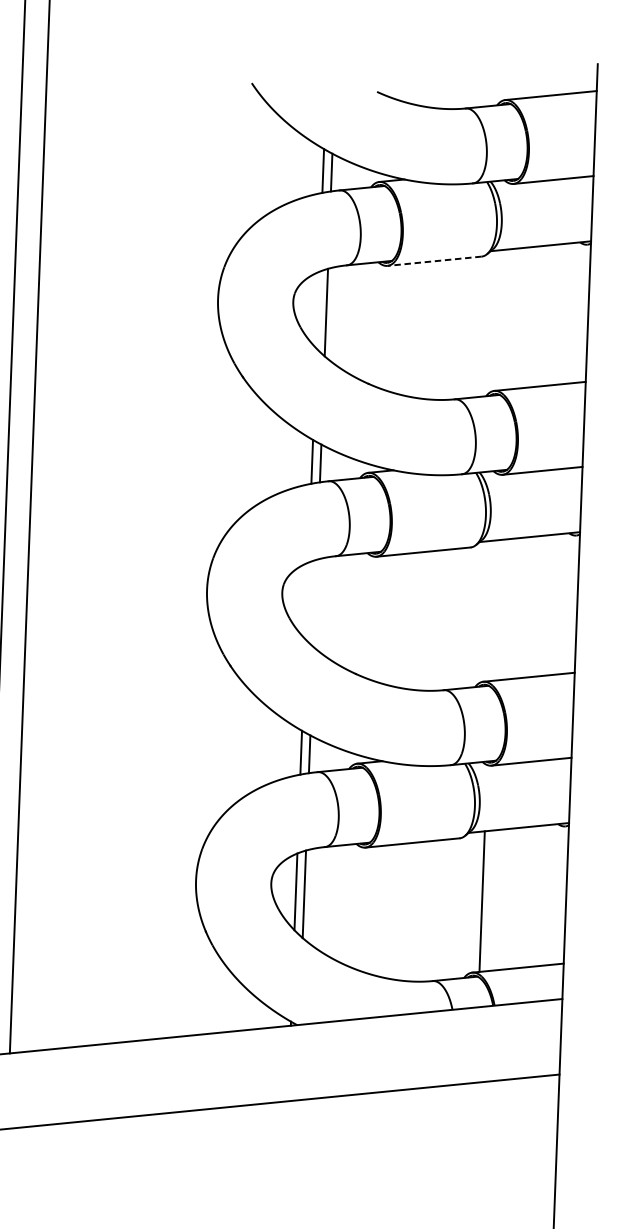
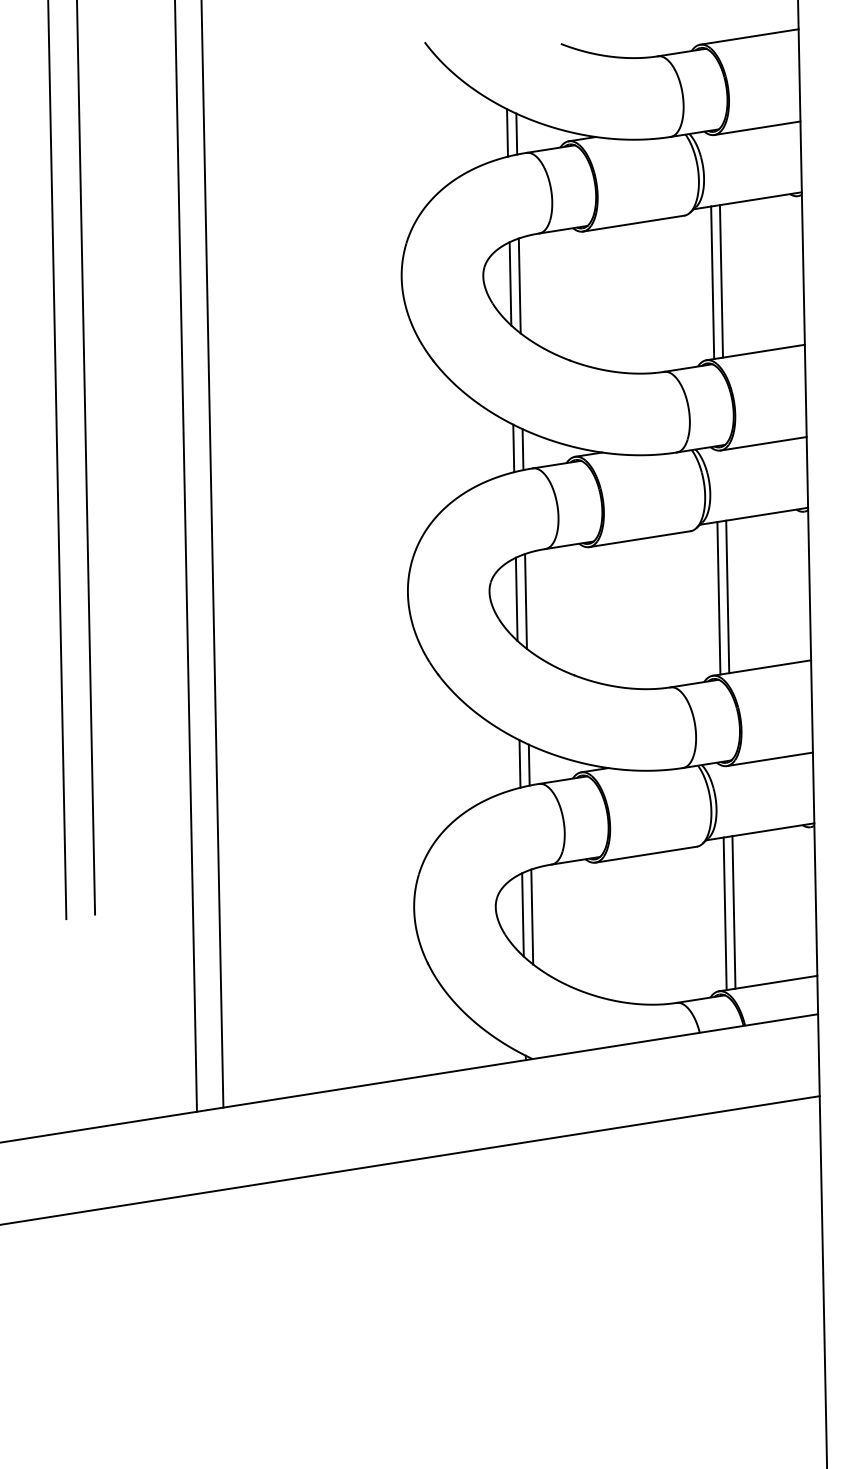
line: (434, 261) -> (633, 223), dashed -> solid
line: (317, 309) -> (510, 283), added
line: (504, 319) -> (712, 282), added
line: (511, 319) -> (720, 281), added
line: (306, 601) -> (516, 599), added
line: (314, 603) -> (525, 601), added
line: (501, 609) -> (727, 596), added
line: (492, 610) -> (718, 598), added
line: (489, 900) -> (733, 912), added

